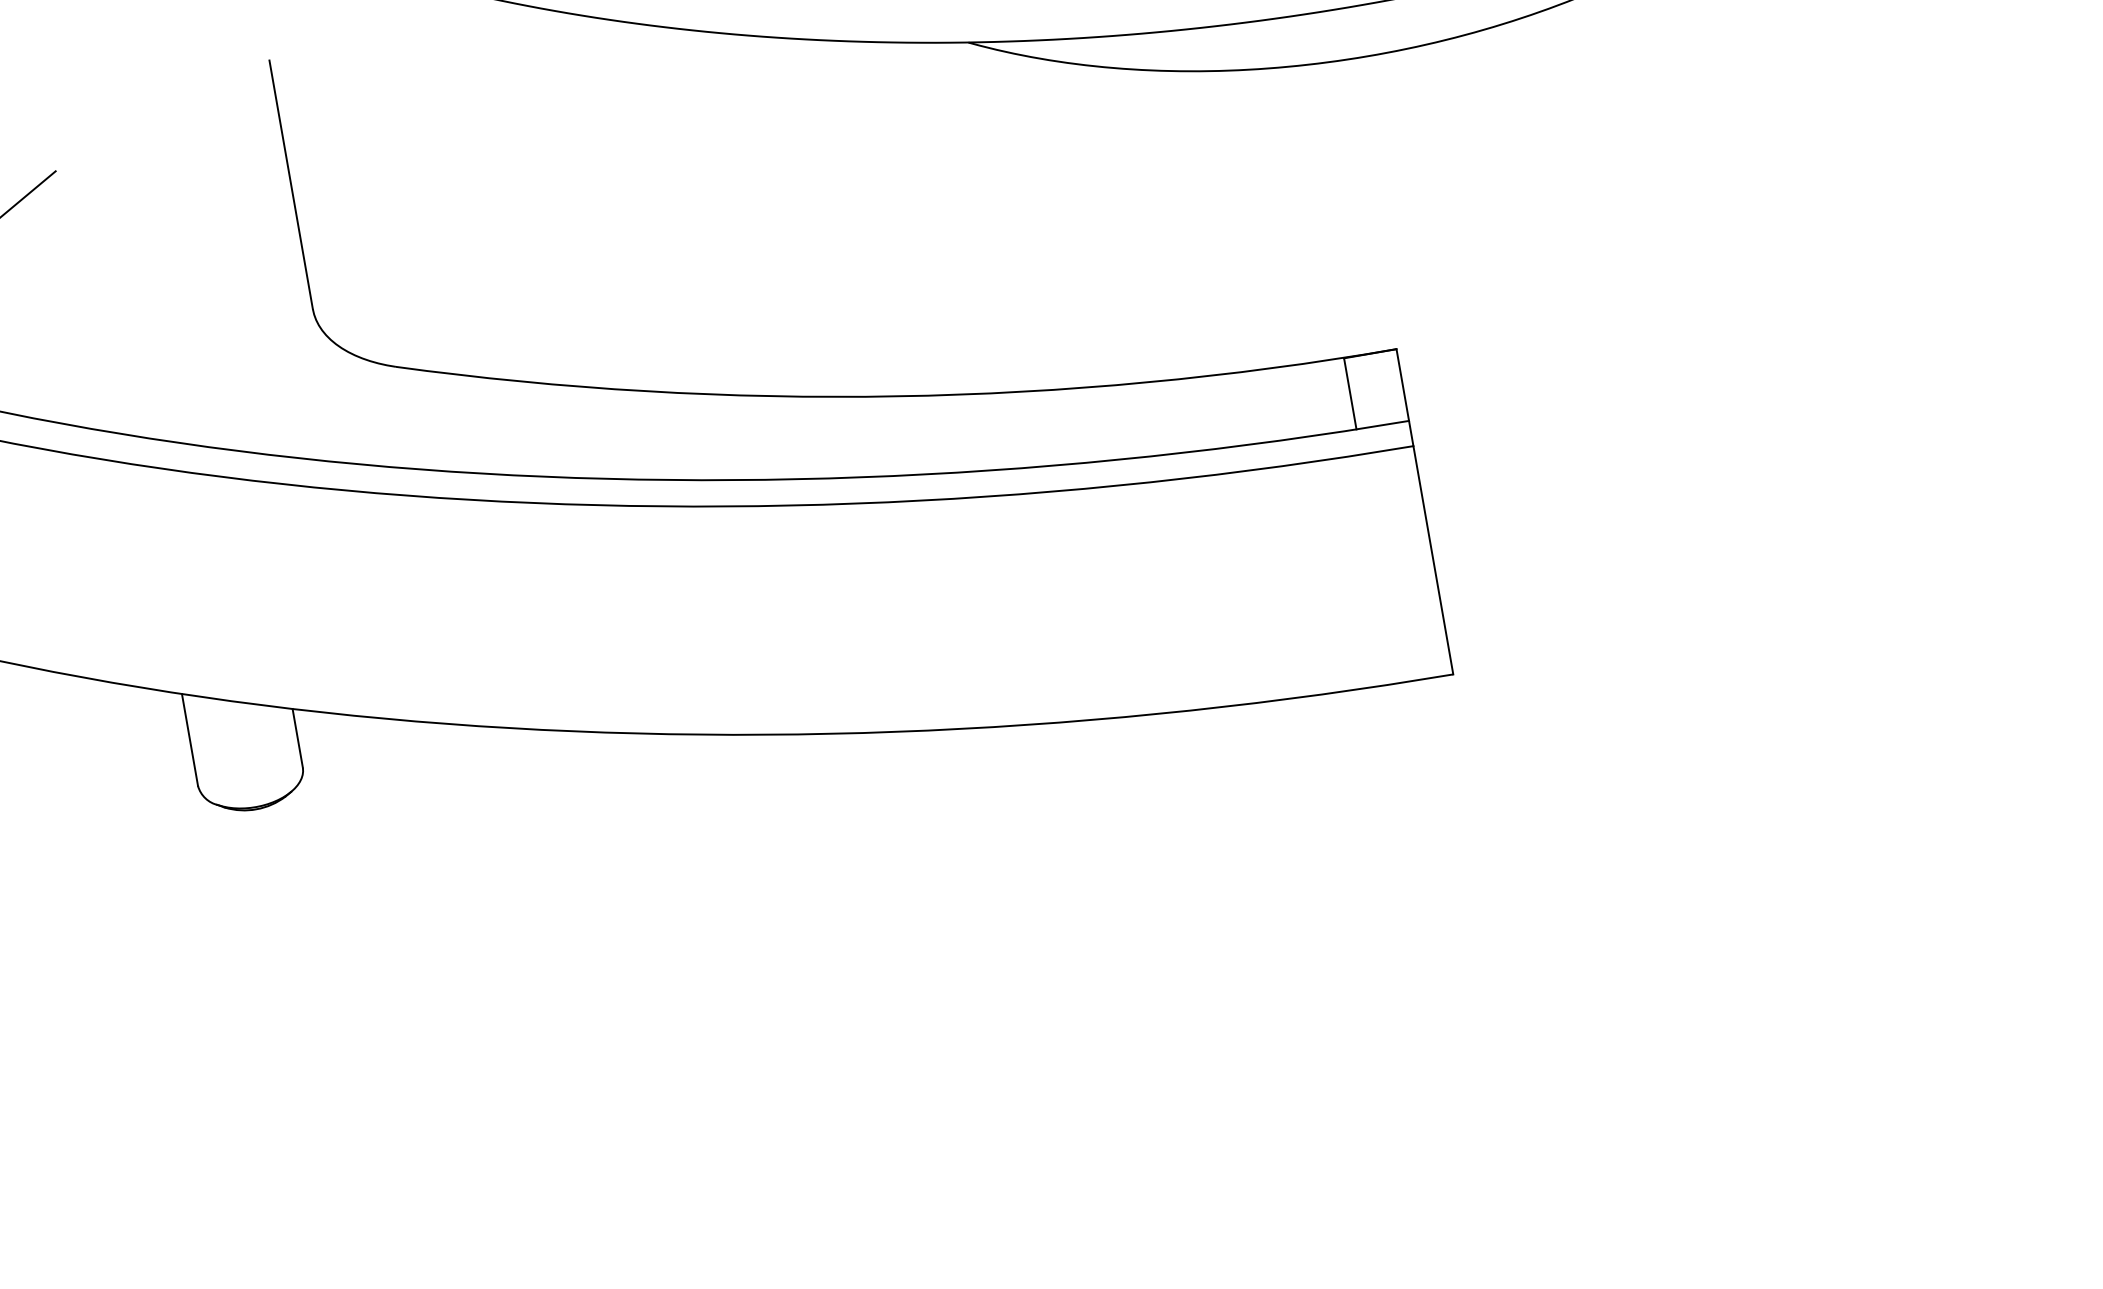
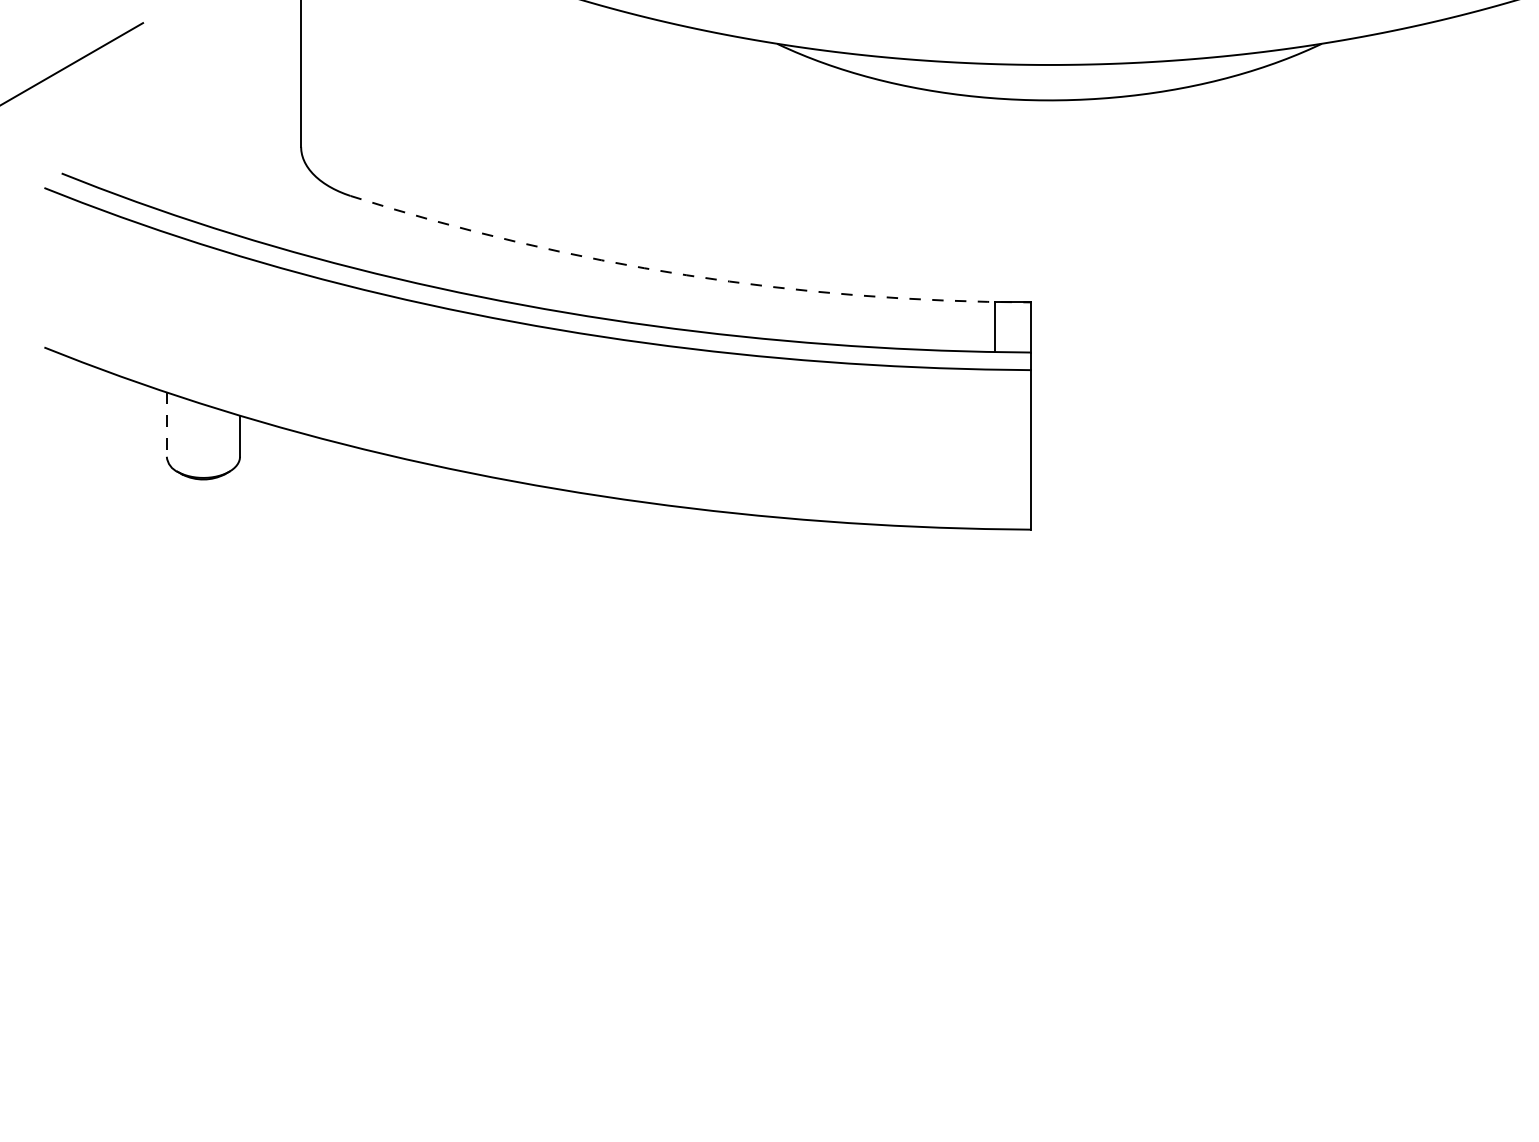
arc: (896, 396) -> (686, 275), solid -> dashed
line: (189, 741) -> (166, 425), solid -> dashed

